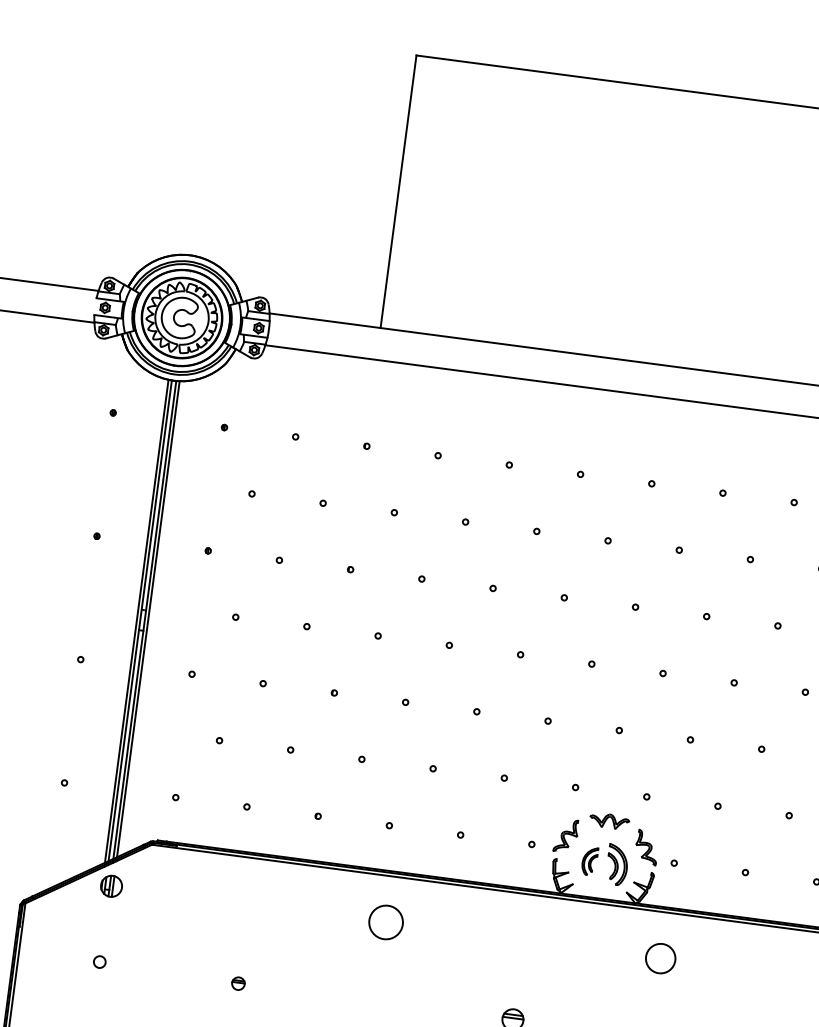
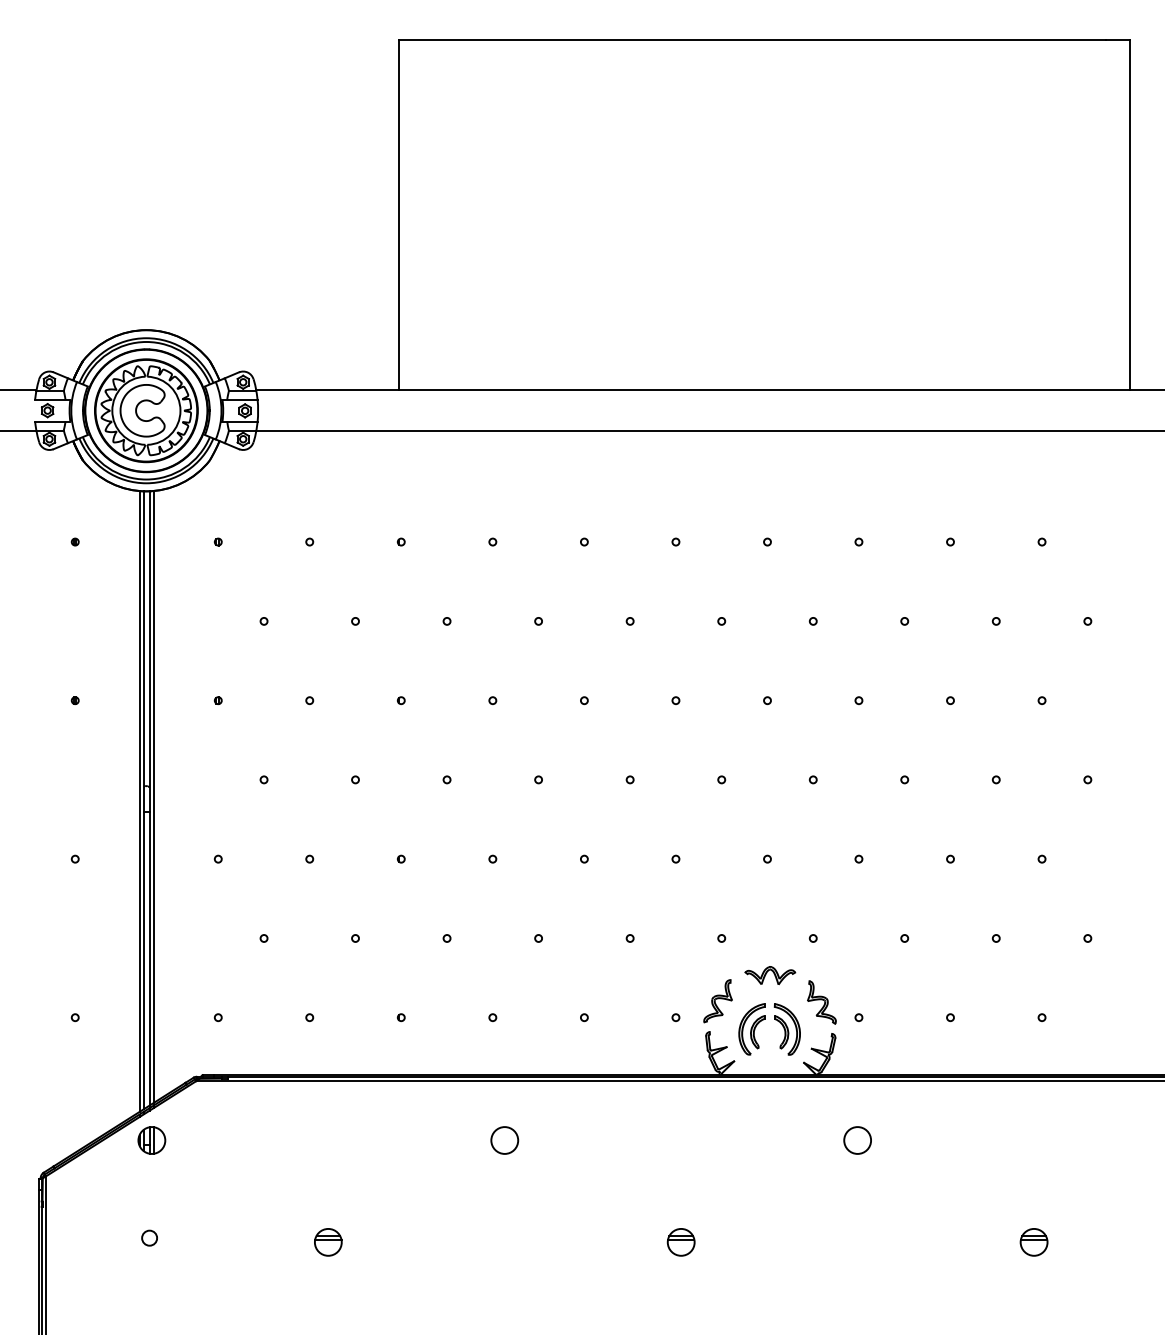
part: (589, 861) -> (751, 1029), size x1.43
circle: (385, 922) -> (504, 1140), size x0.62
circle: (660, 958) -> (857, 1140), size x0.71
part: (238, 983) -> (328, 1242), size x1.67

